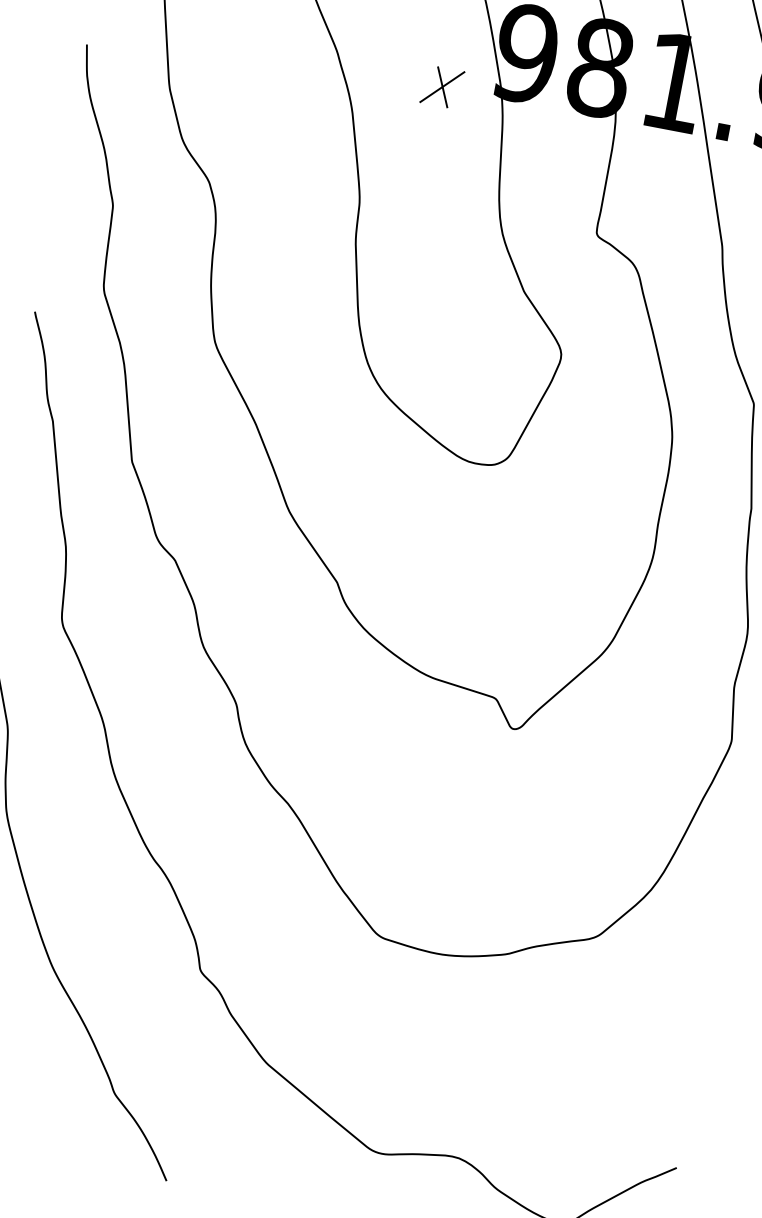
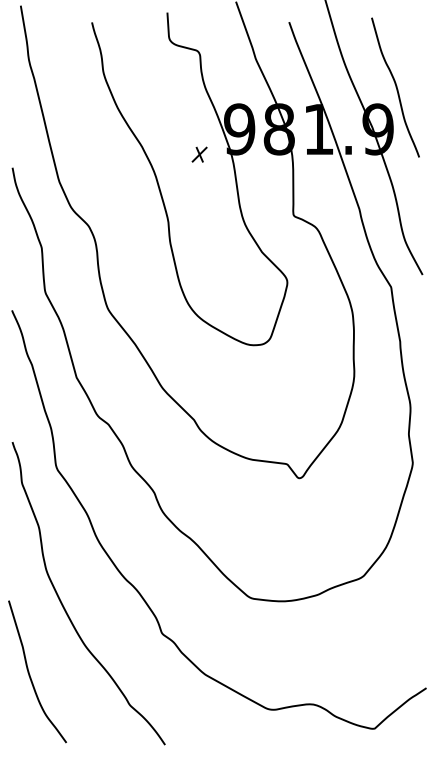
part: (442, 86) -> (199, 154), size x0.7

